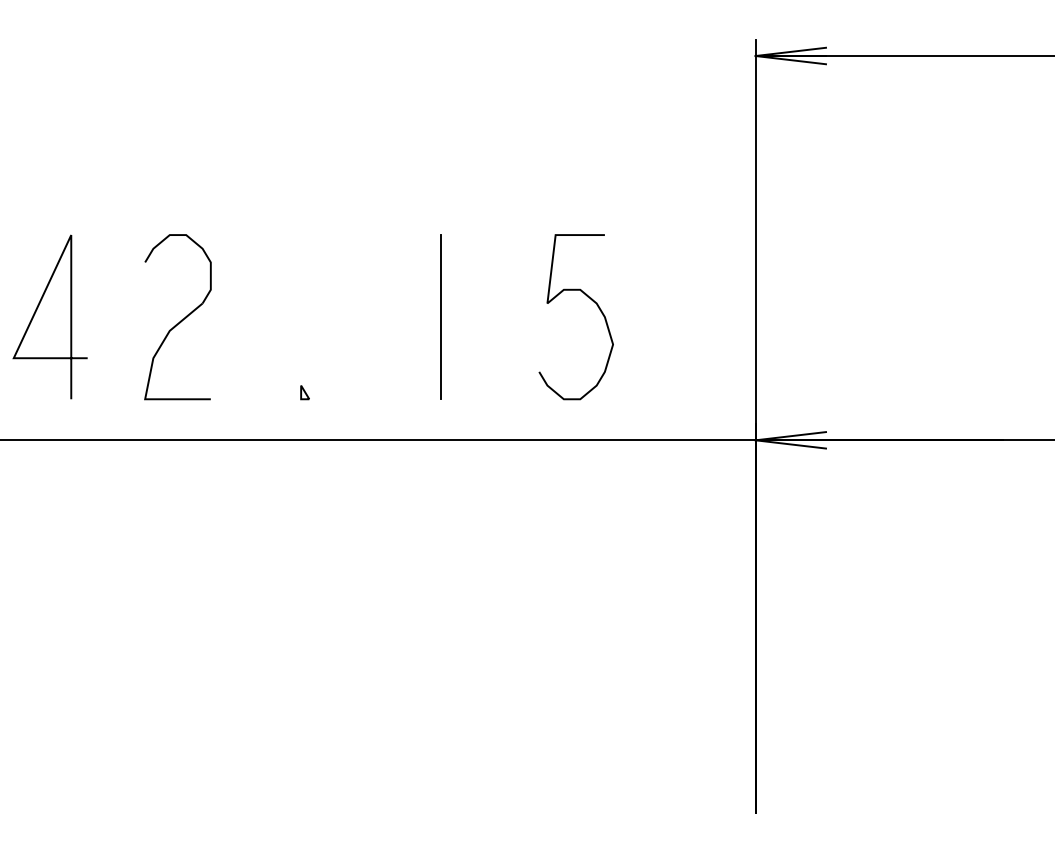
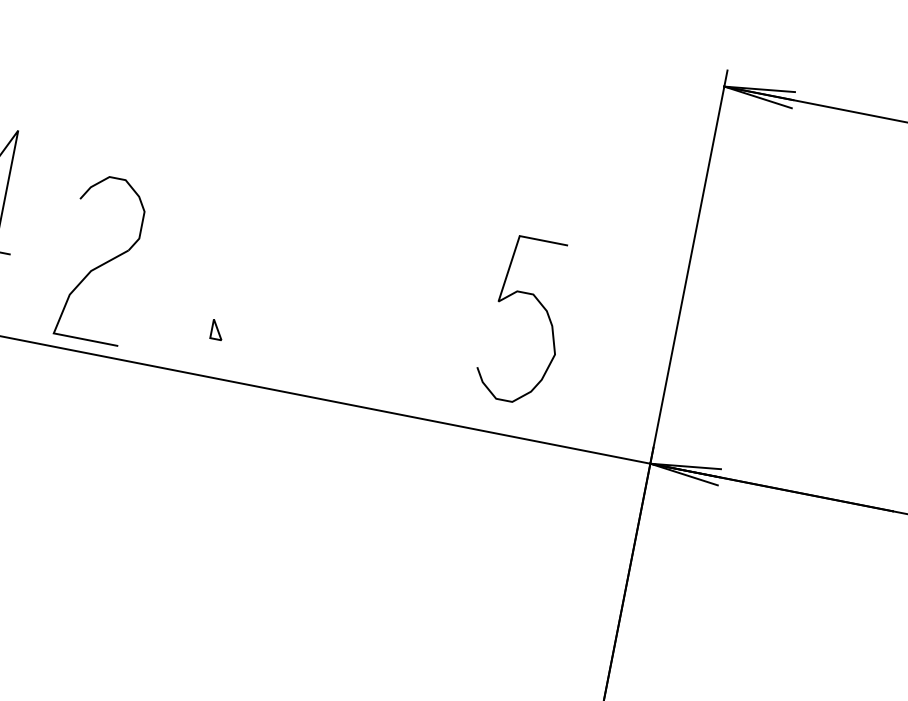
curve: (587, 297) -> (538, 303), moved
part: (177, 317) -> (101, 259), moved
line: (440, 317) -> (364, 282), removed
part: (304, 392) -> (216, 329), size x1.4

